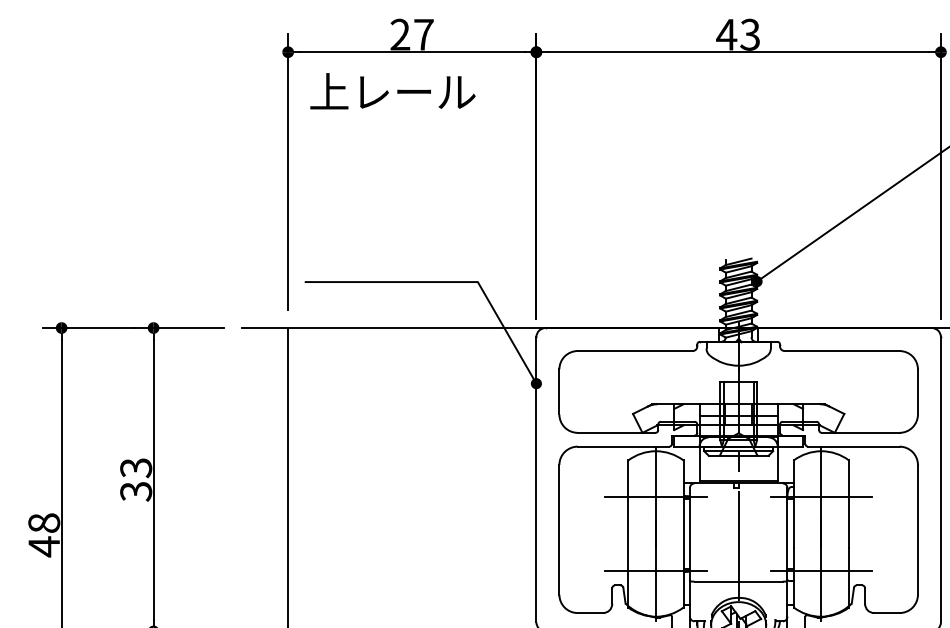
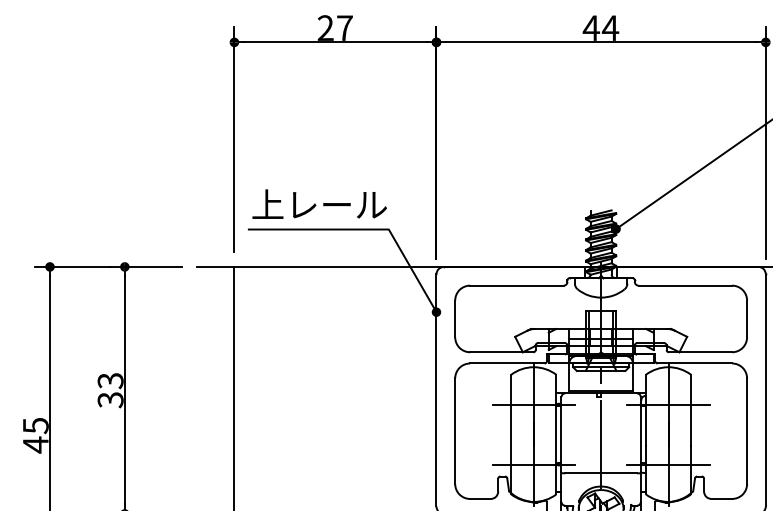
text: (750, 33) -> (610, 27), 43 -> 44
text: (392, 90) -> (319, 203), moved
text: (43, 522) -> (35, 425), 48 -> 45

